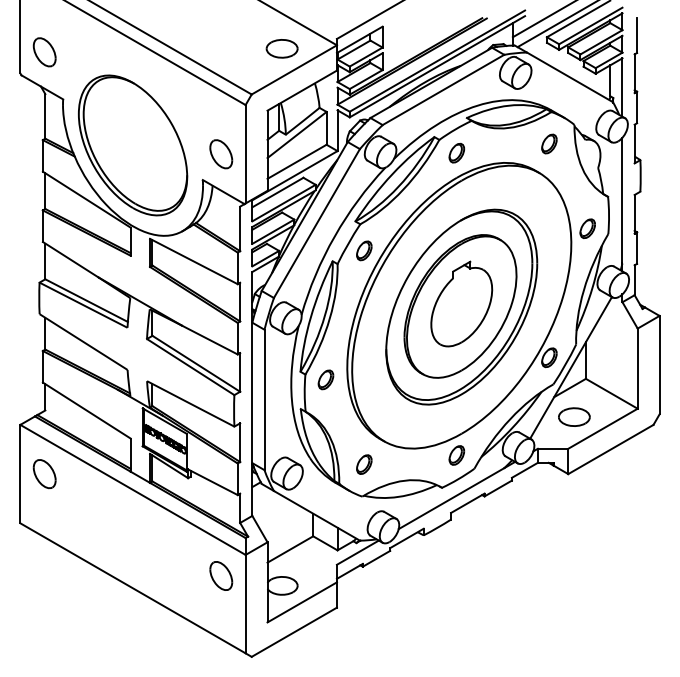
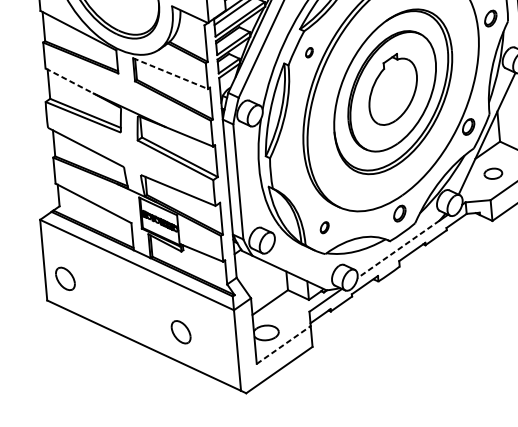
part: (364, 250) -> (309, 52), size x0.6
line: (71, 259) -> (70, 80), solid -> dashed
line: (194, 261) -> (171, 73), solid -> dashed
part: (325, 379) -> (286, 160), removed
part: (574, 416) -> (493, 173), size x0.7
part: (364, 464) -> (324, 227), size x0.7
part: (44, 474) -> (65, 279), moved
line: (451, 498) -> (398, 249), solid -> dashed
part: (221, 575) -> (181, 331), moved
line: (302, 602) -> (283, 345), solid -> dashed

